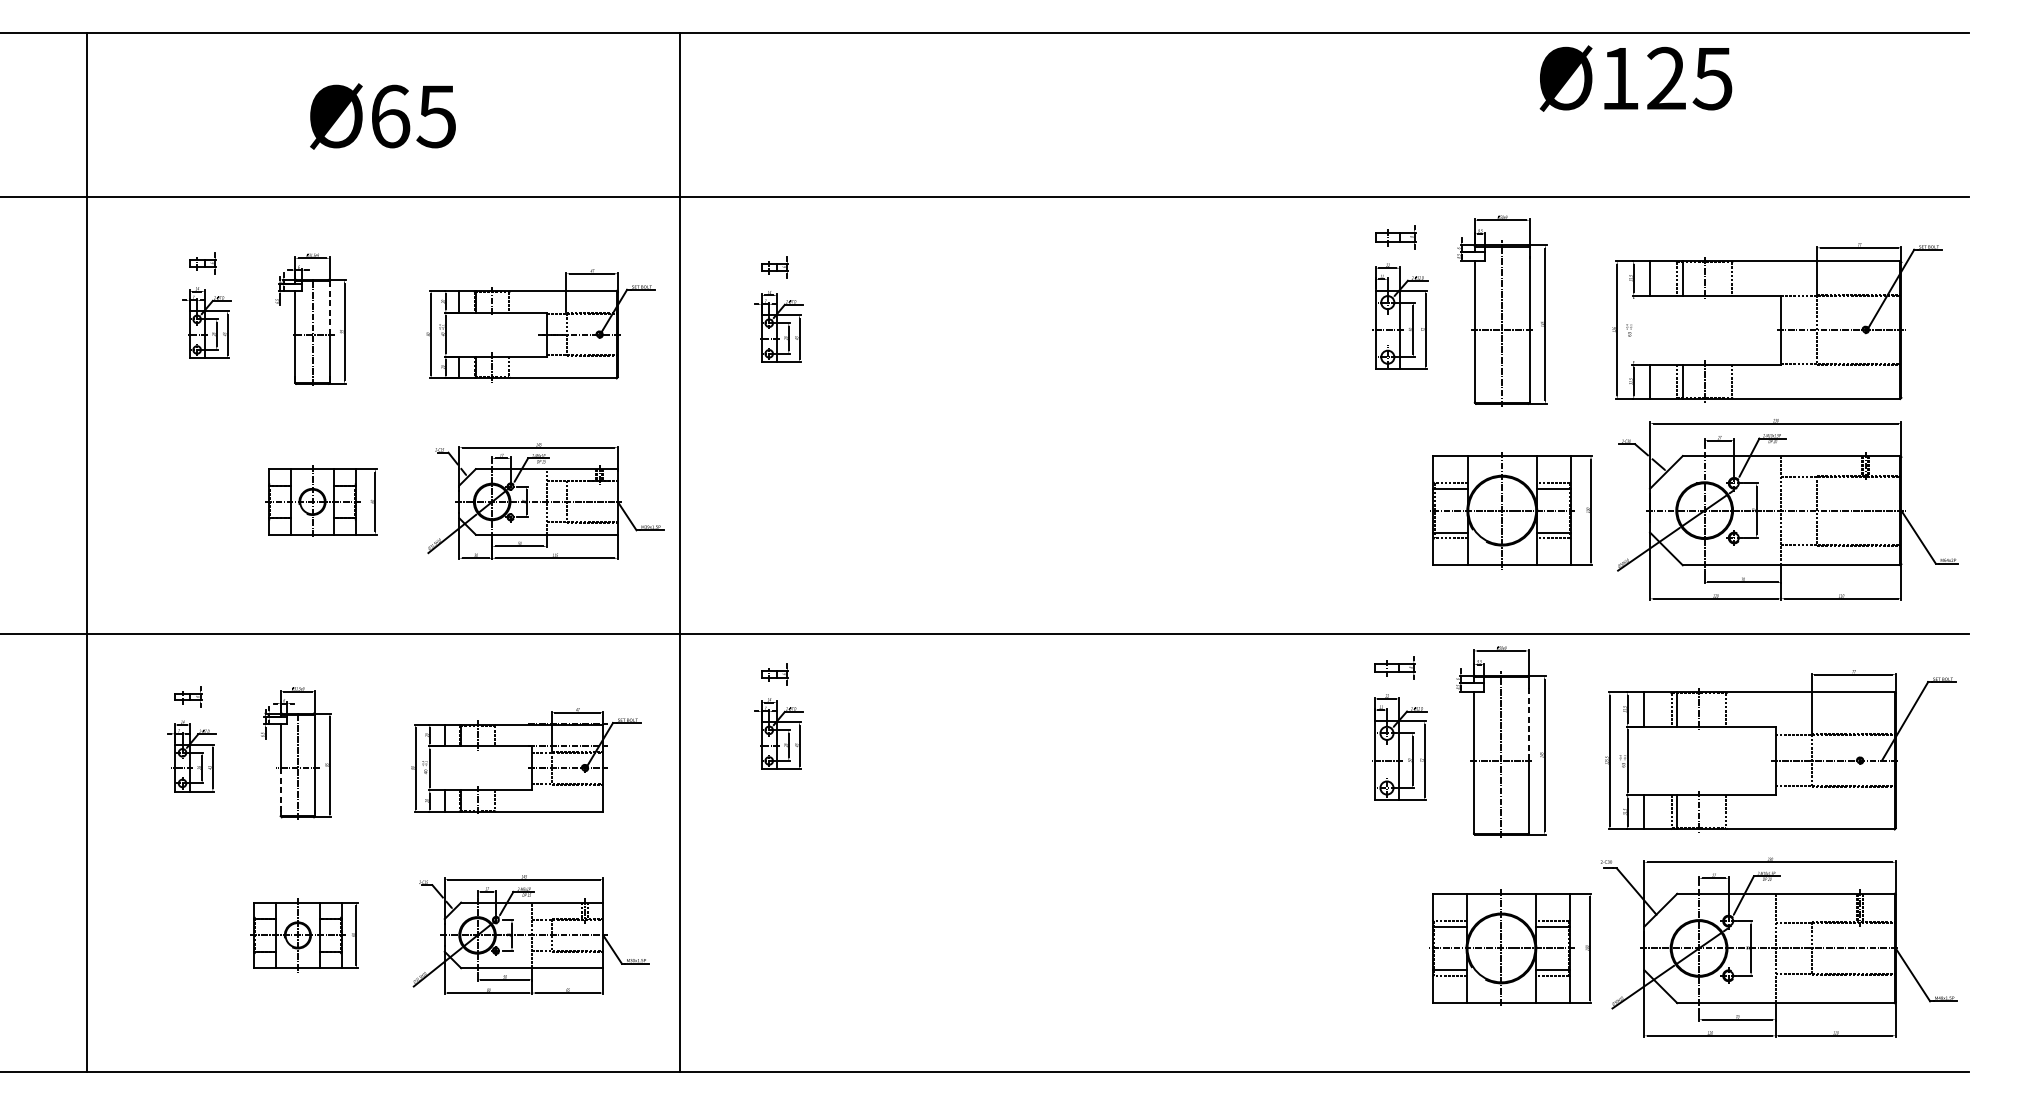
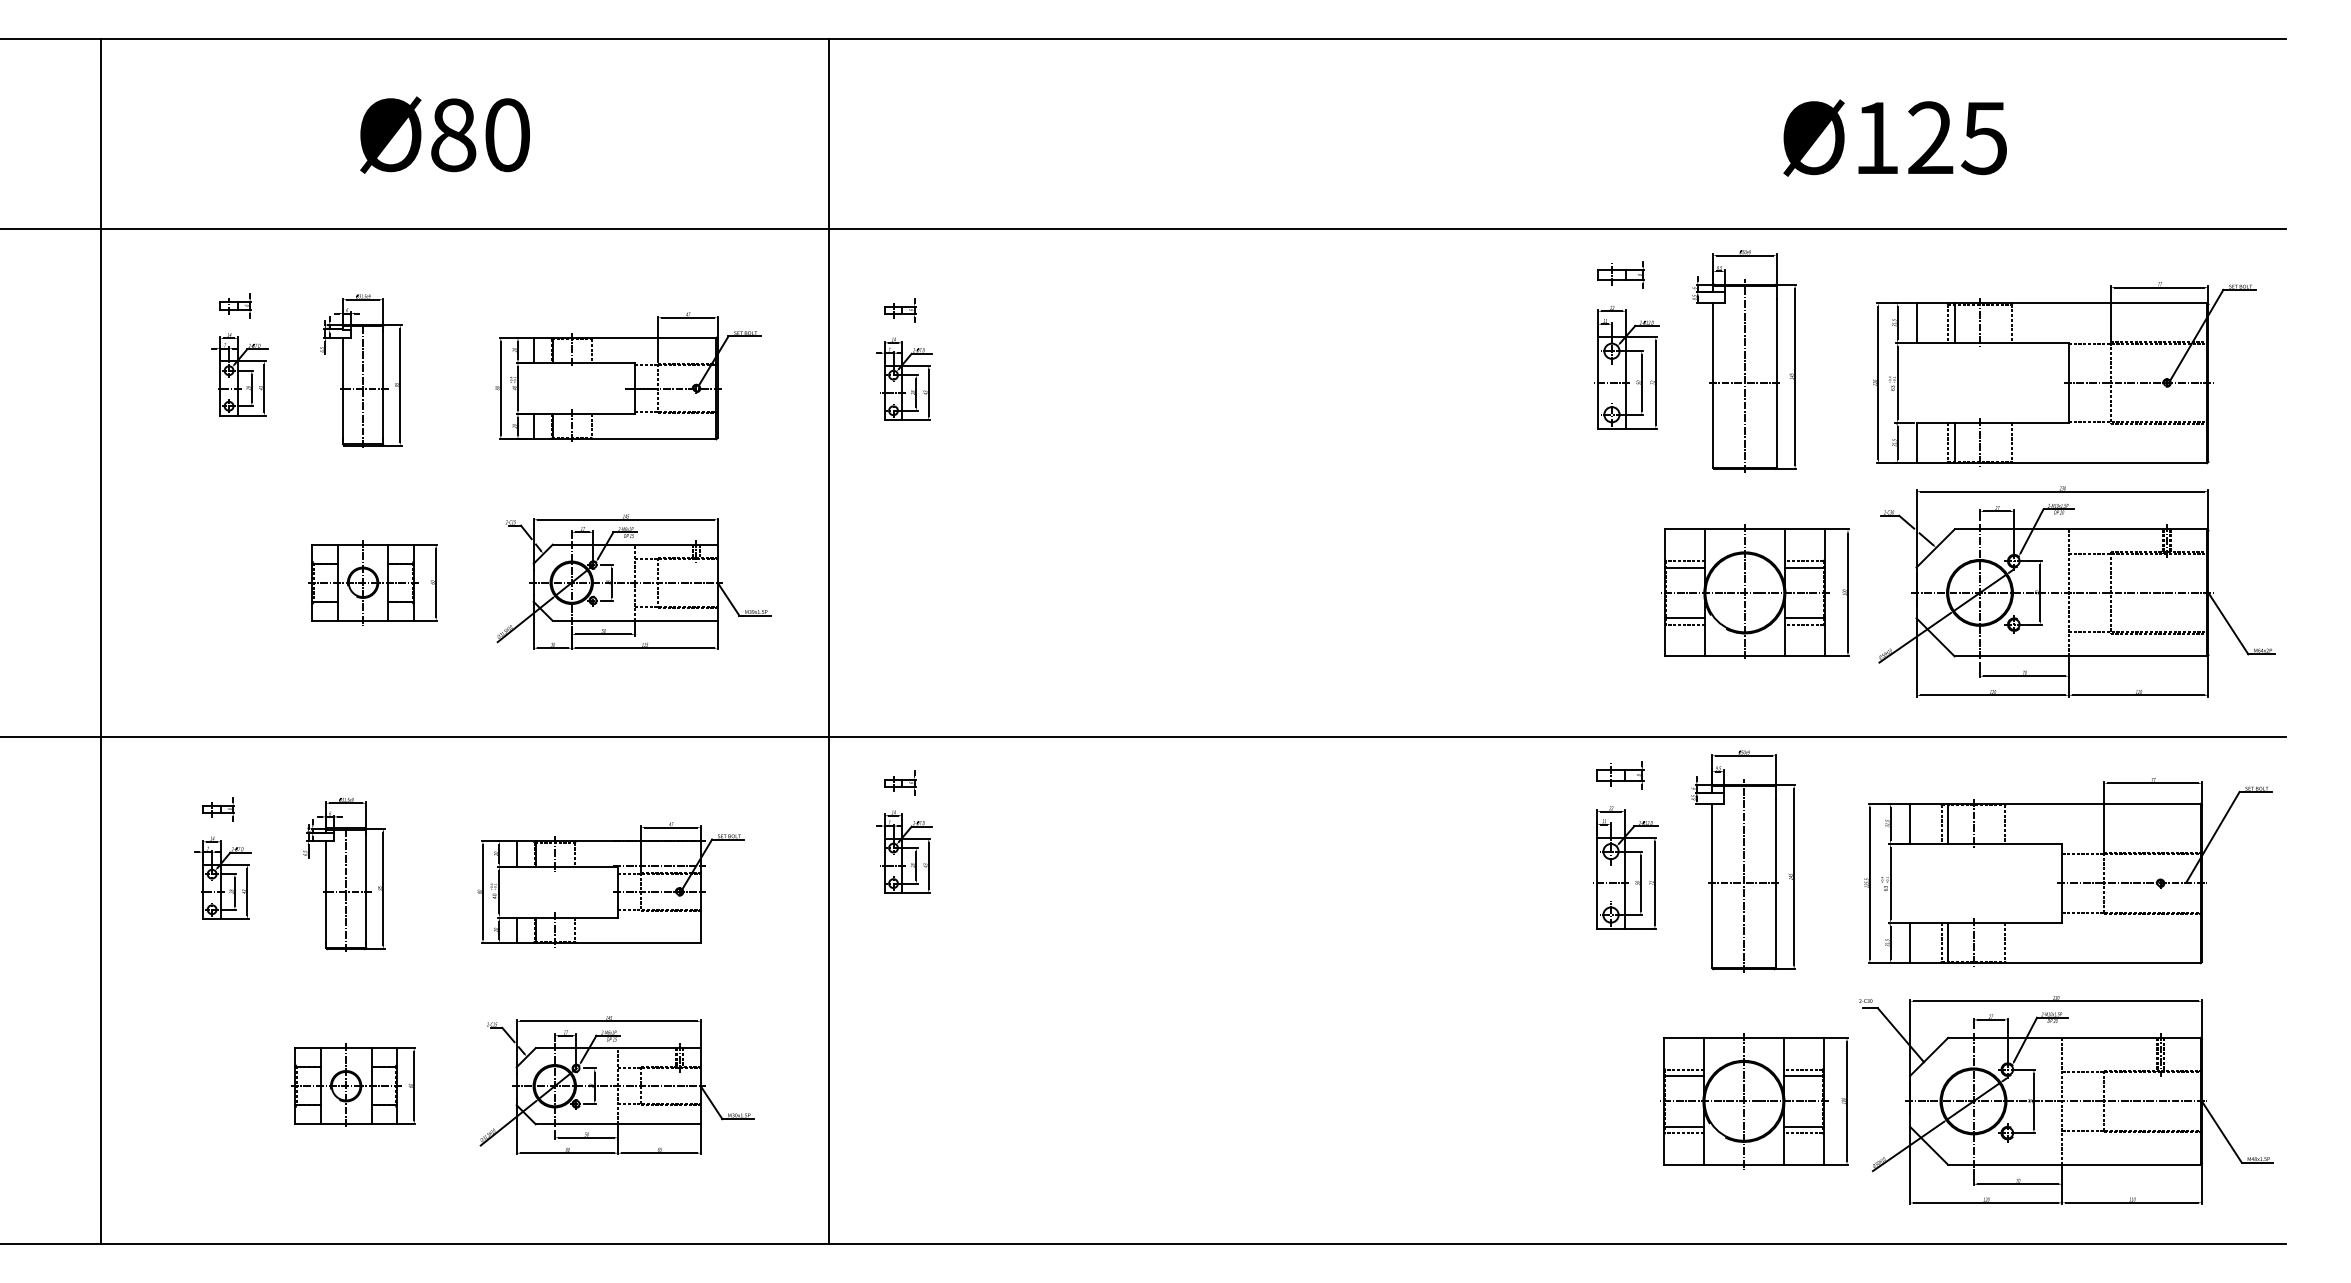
text: (1635, 78) -> (1894, 137), moved
text: (413, 116) -> (480, 135), Ø65 -> Ø80
line: (330, 308) -> (383, 358), dashed -> solid
line: (1633, 330) -> (1897, 383), added
line: (679, 552) -> (829, 641), moved
line: (1528, 724) -> (1775, 841), dashed -> solid
line: (281, 790) -> (326, 918), dashed -> solid

